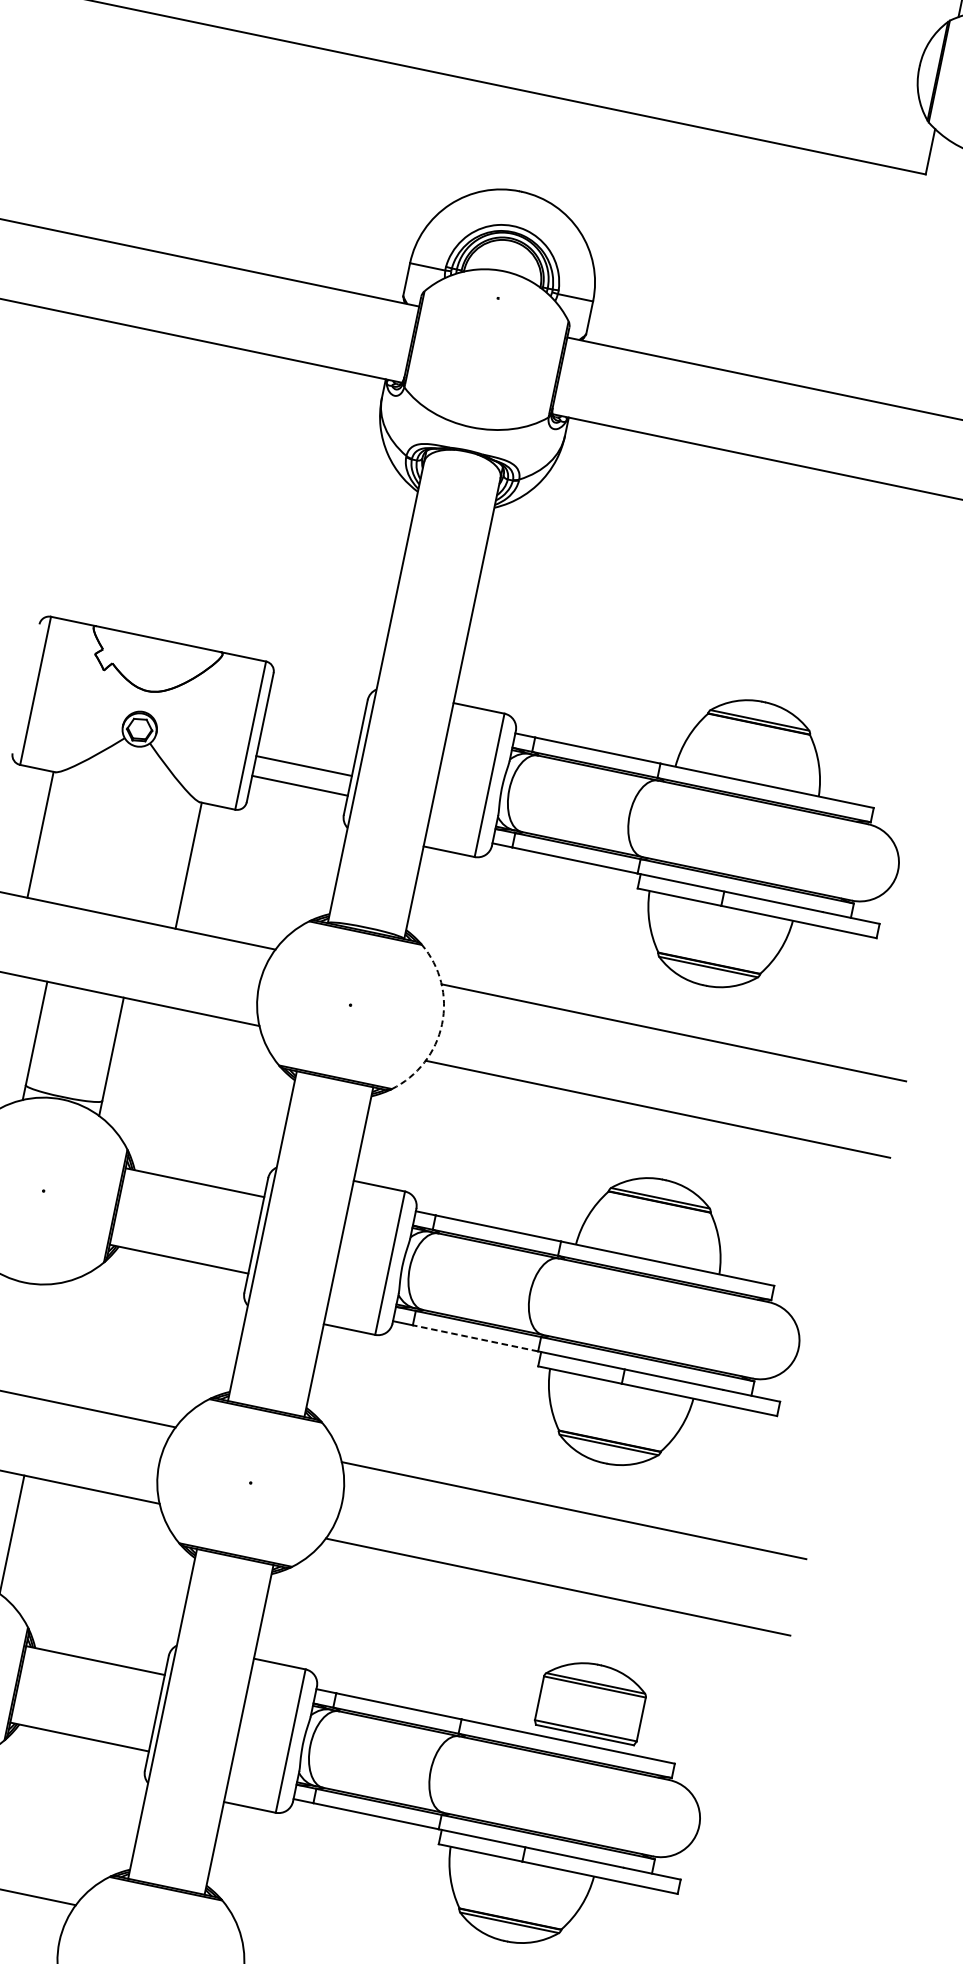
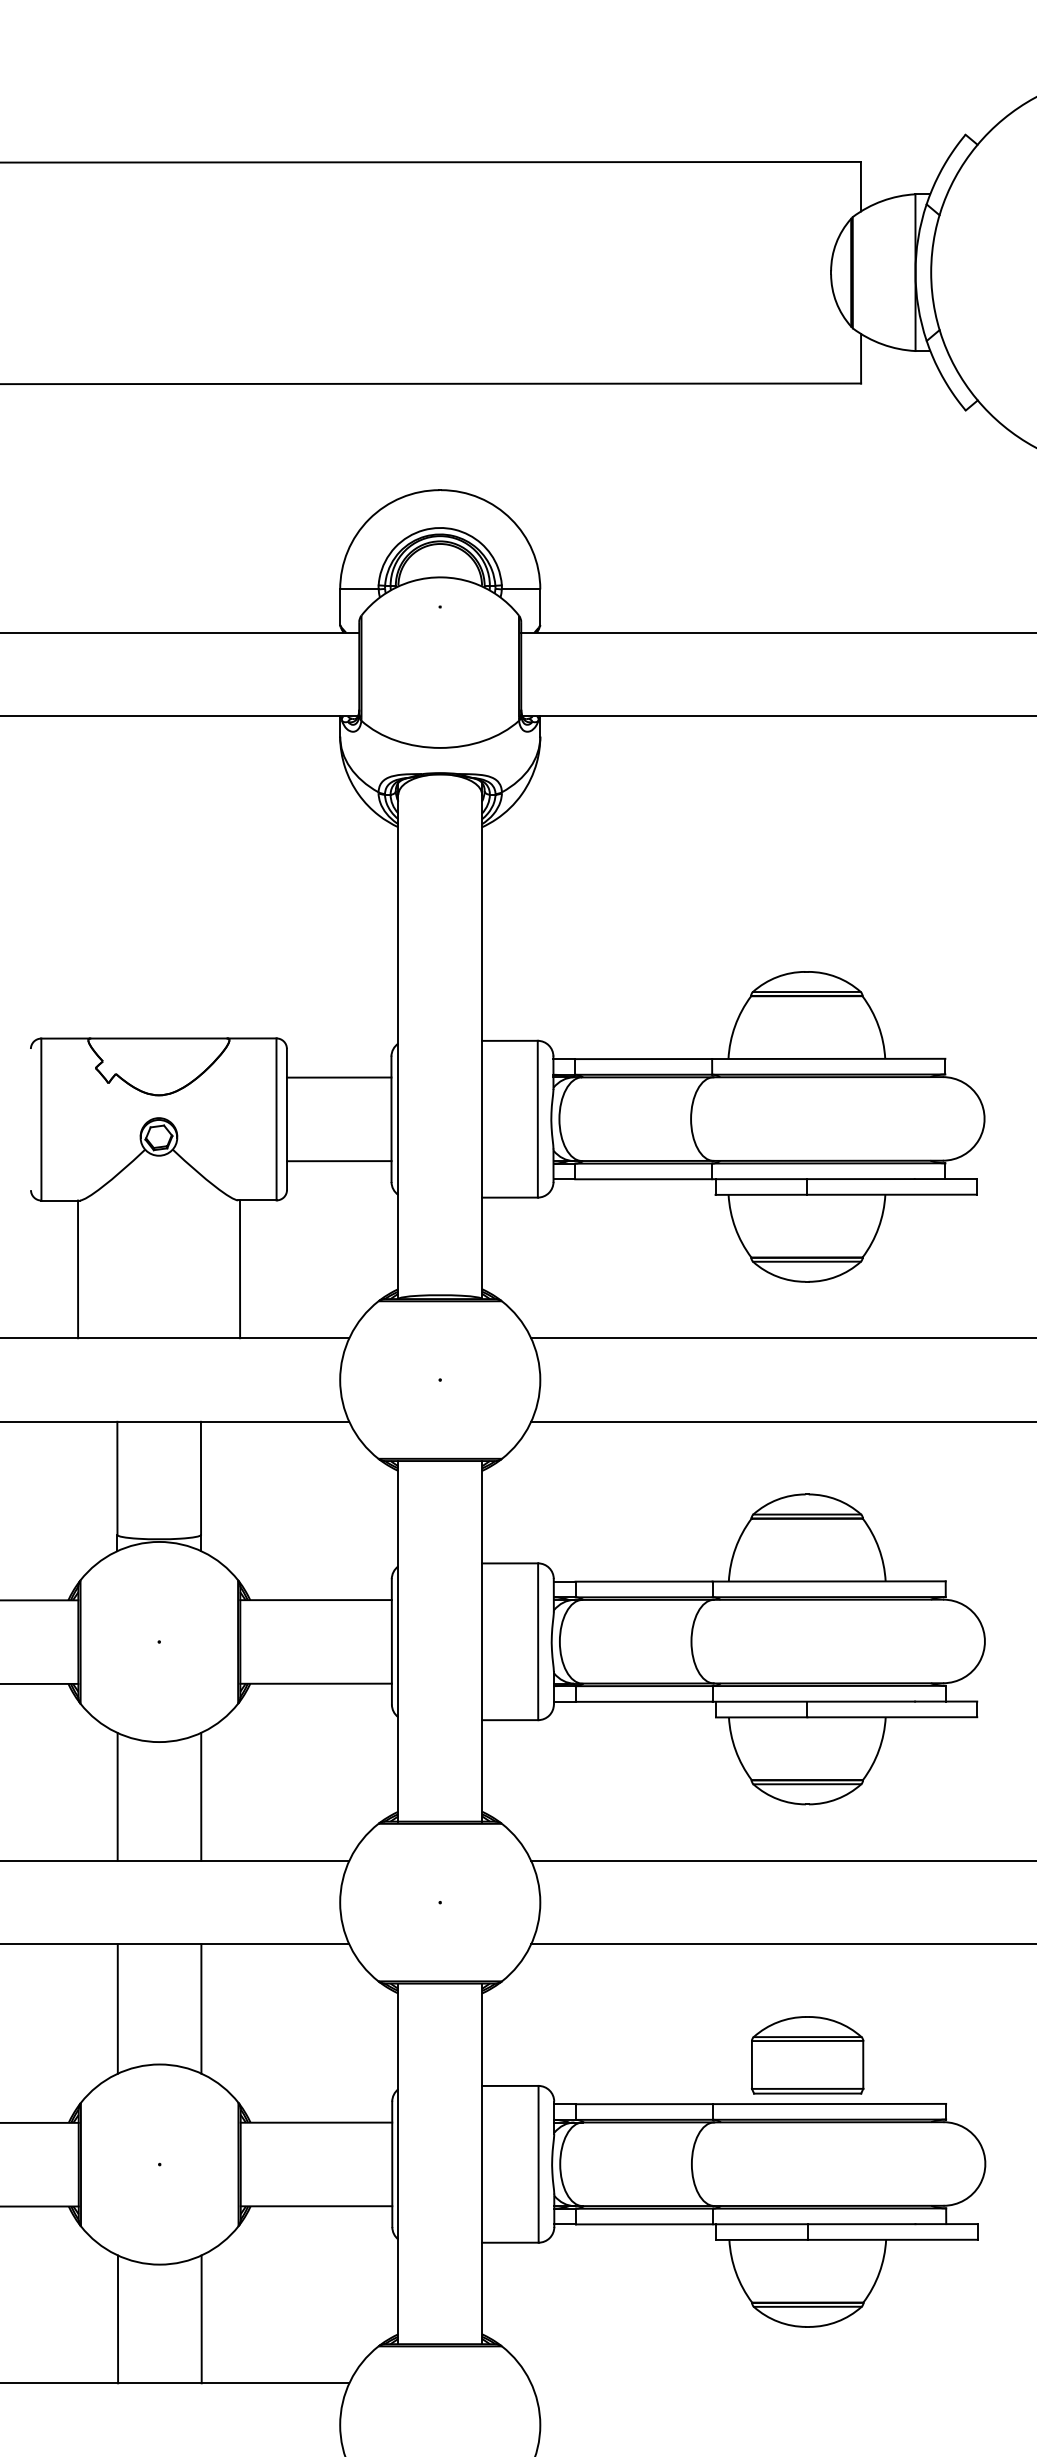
line: (303, 765) -> (338, 1077), moved
arc: (442, 1024) -> (540, 1380), dashed -> solid
line: (475, 1338) -> (644, 1701), dashed -> solid
line: (52, 1340) -> (201, 1796), added
part: (592, 1700) -> (807, 2055), moved

